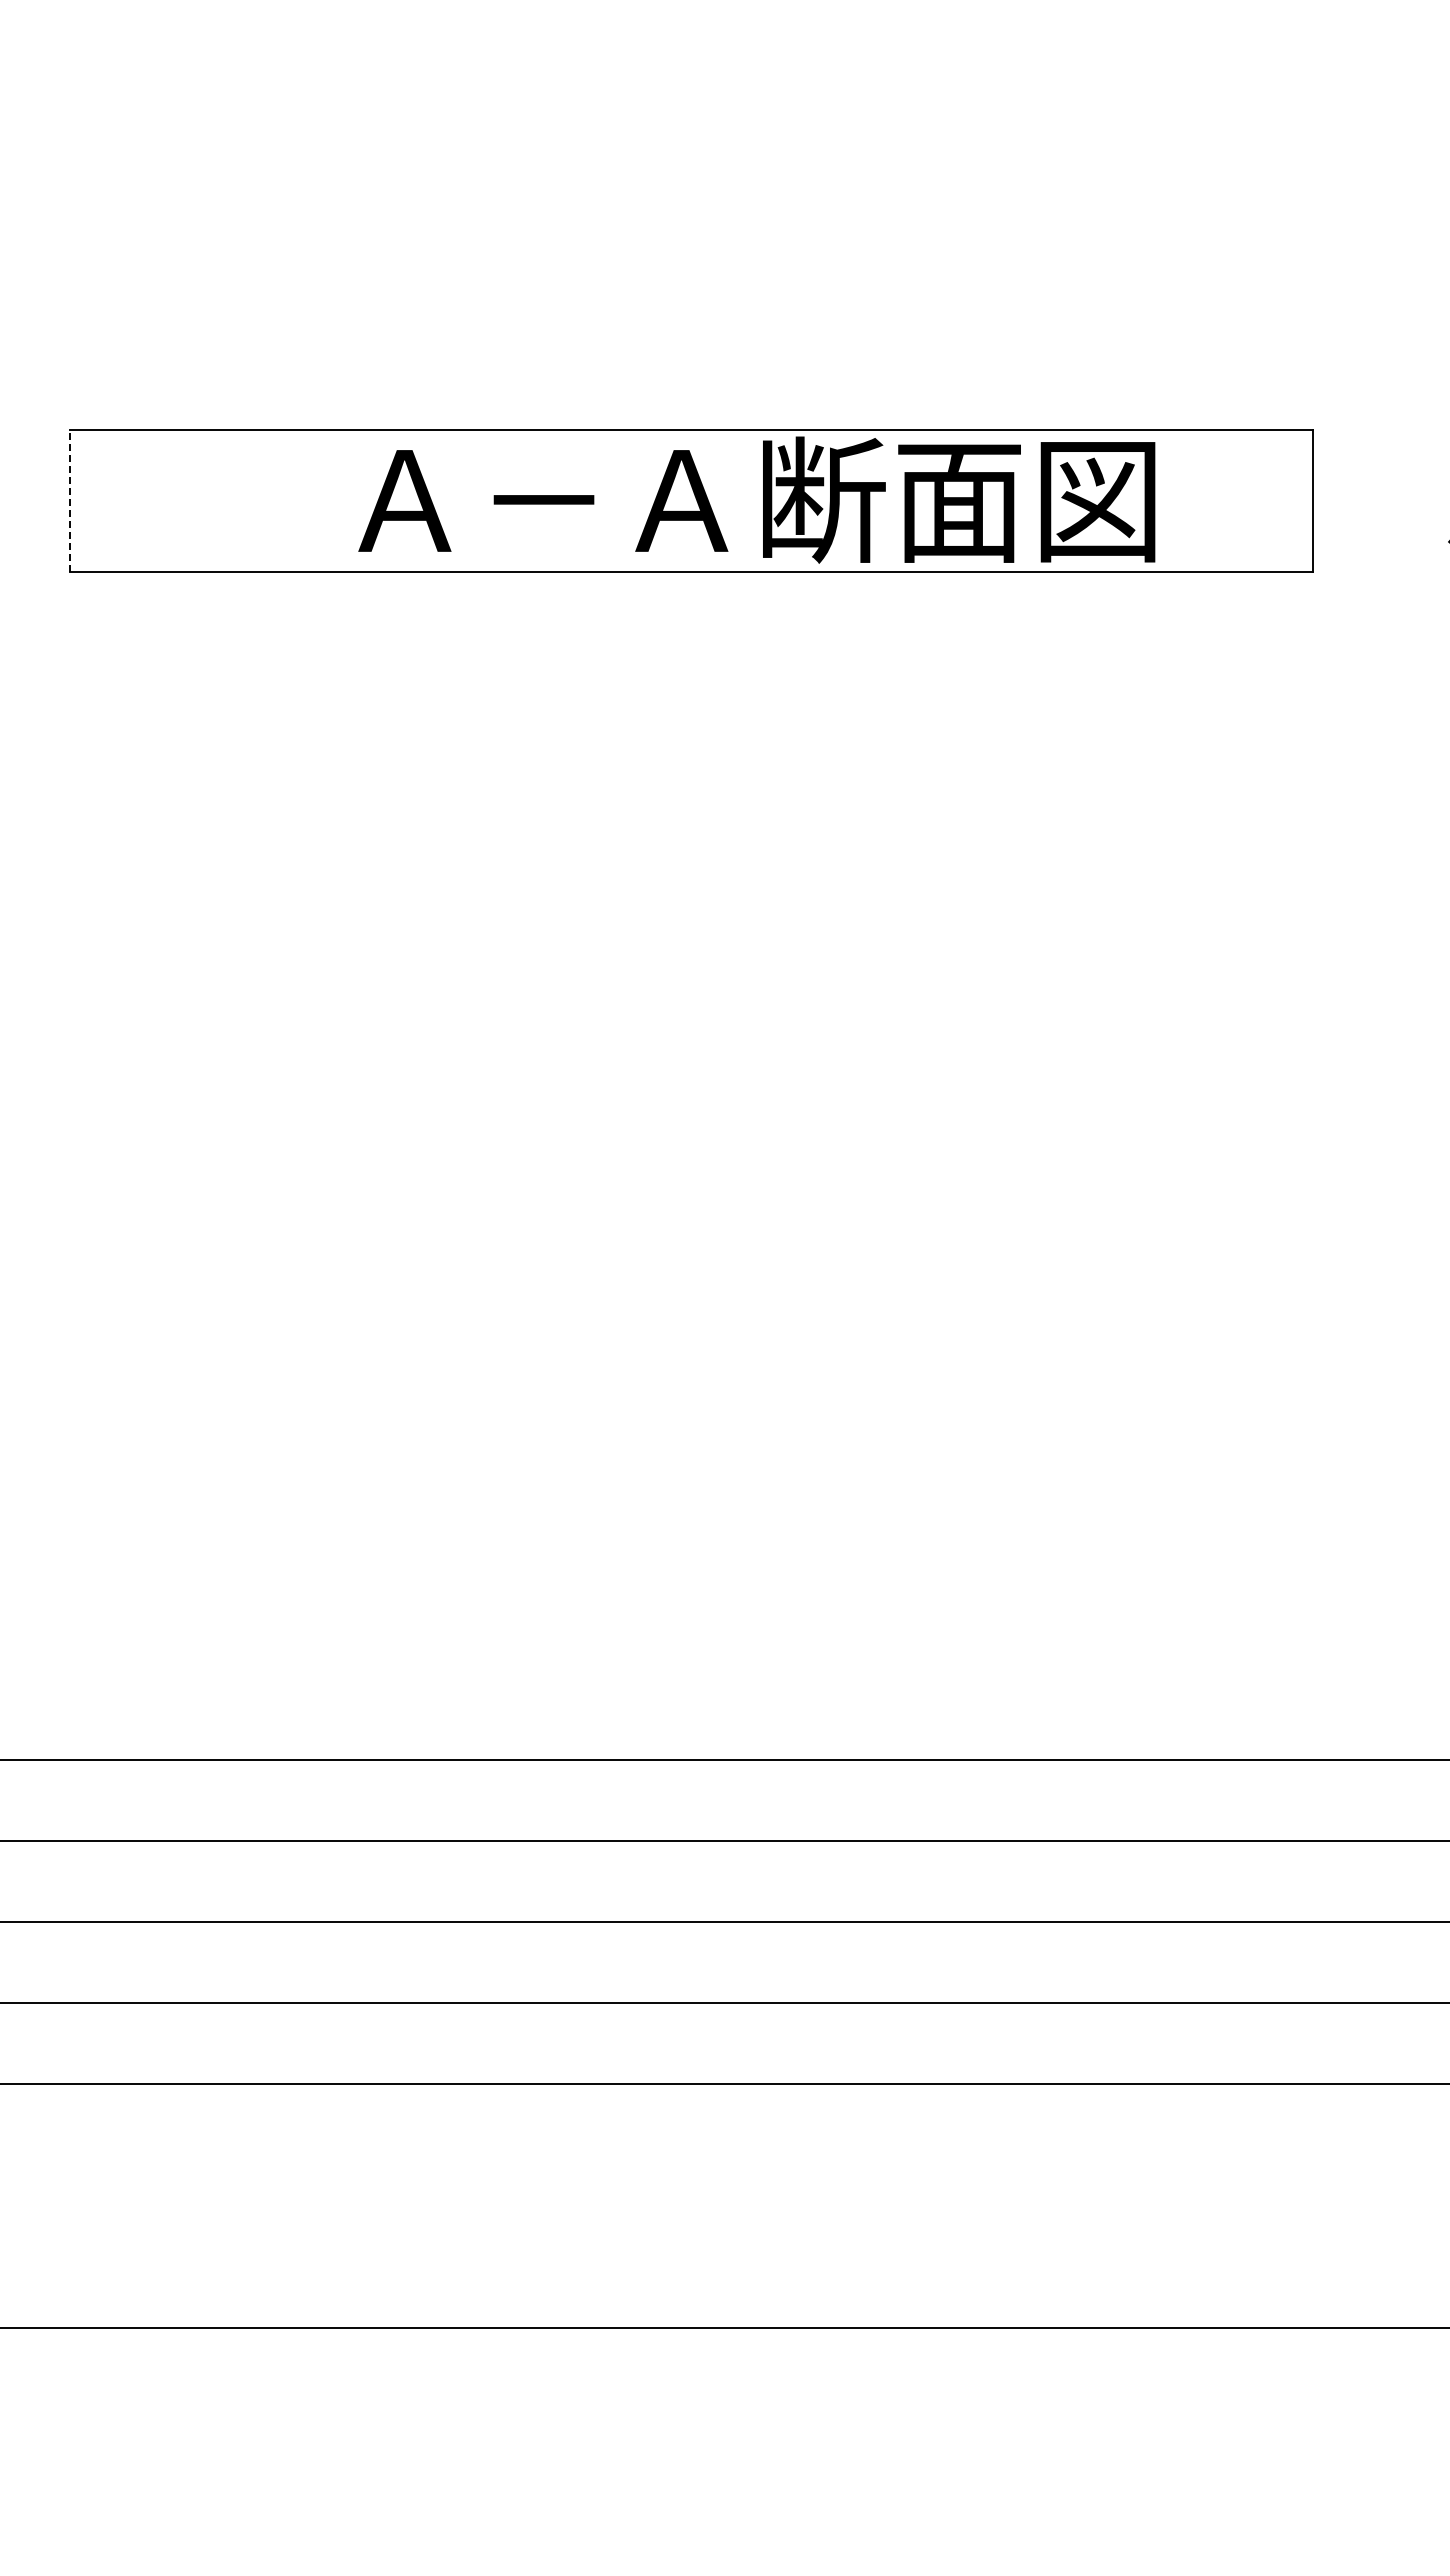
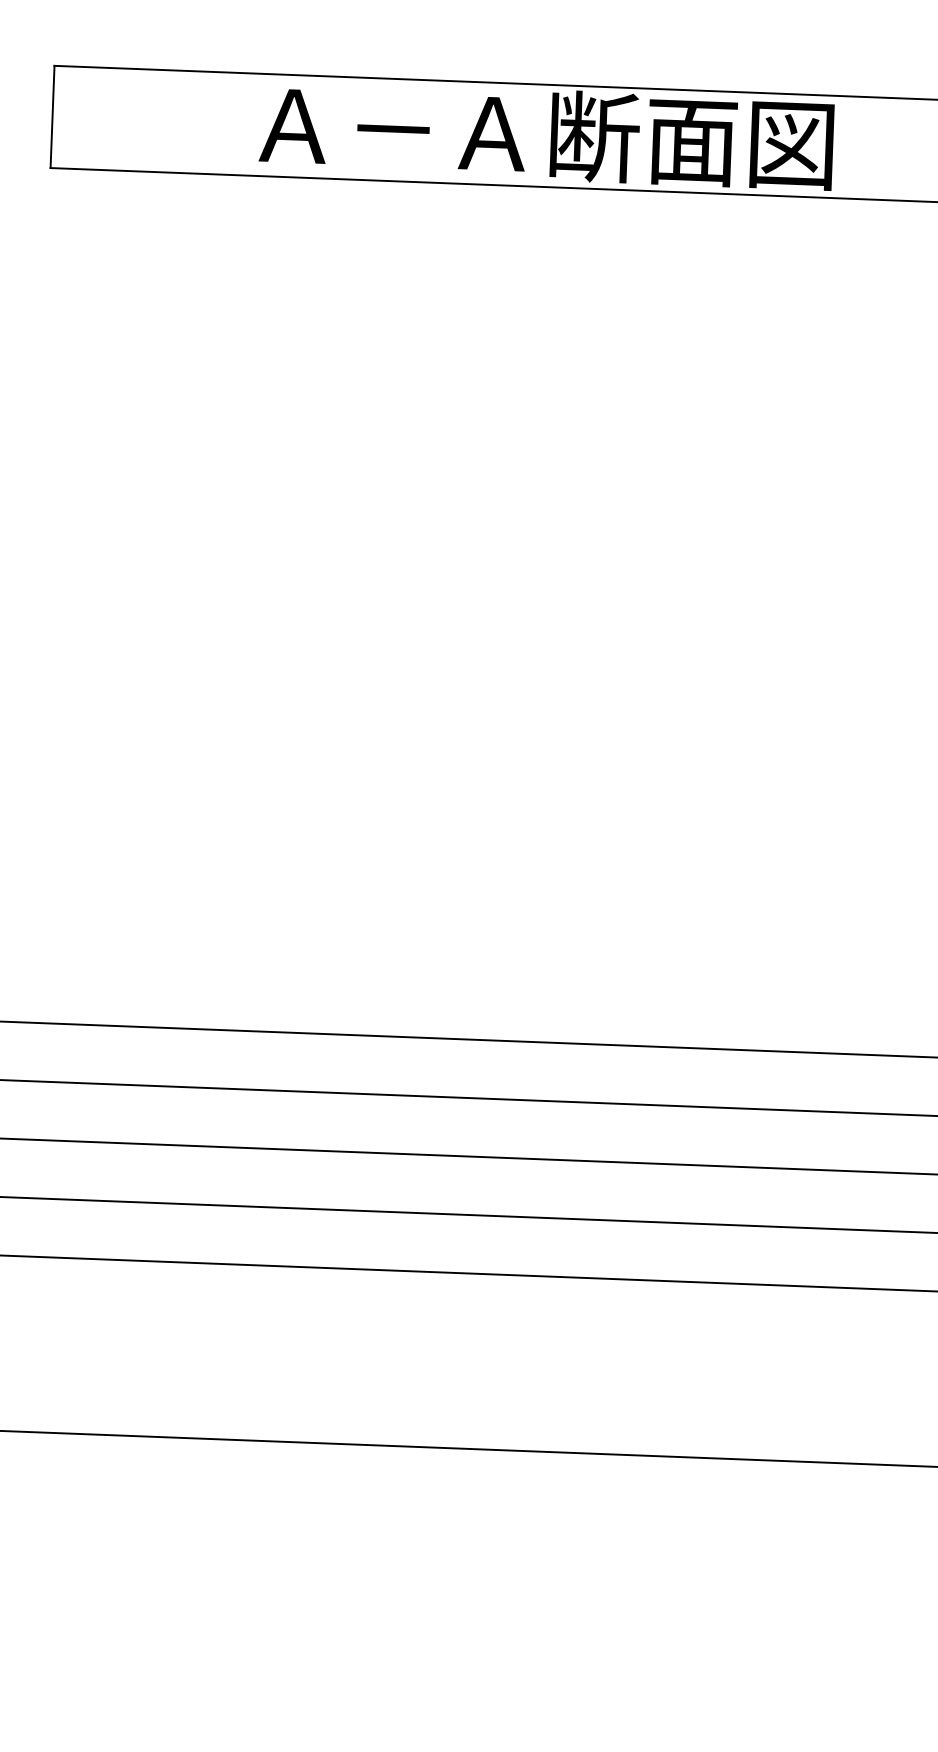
line: (70, 500) -> (52, 116), dashed -> solid

